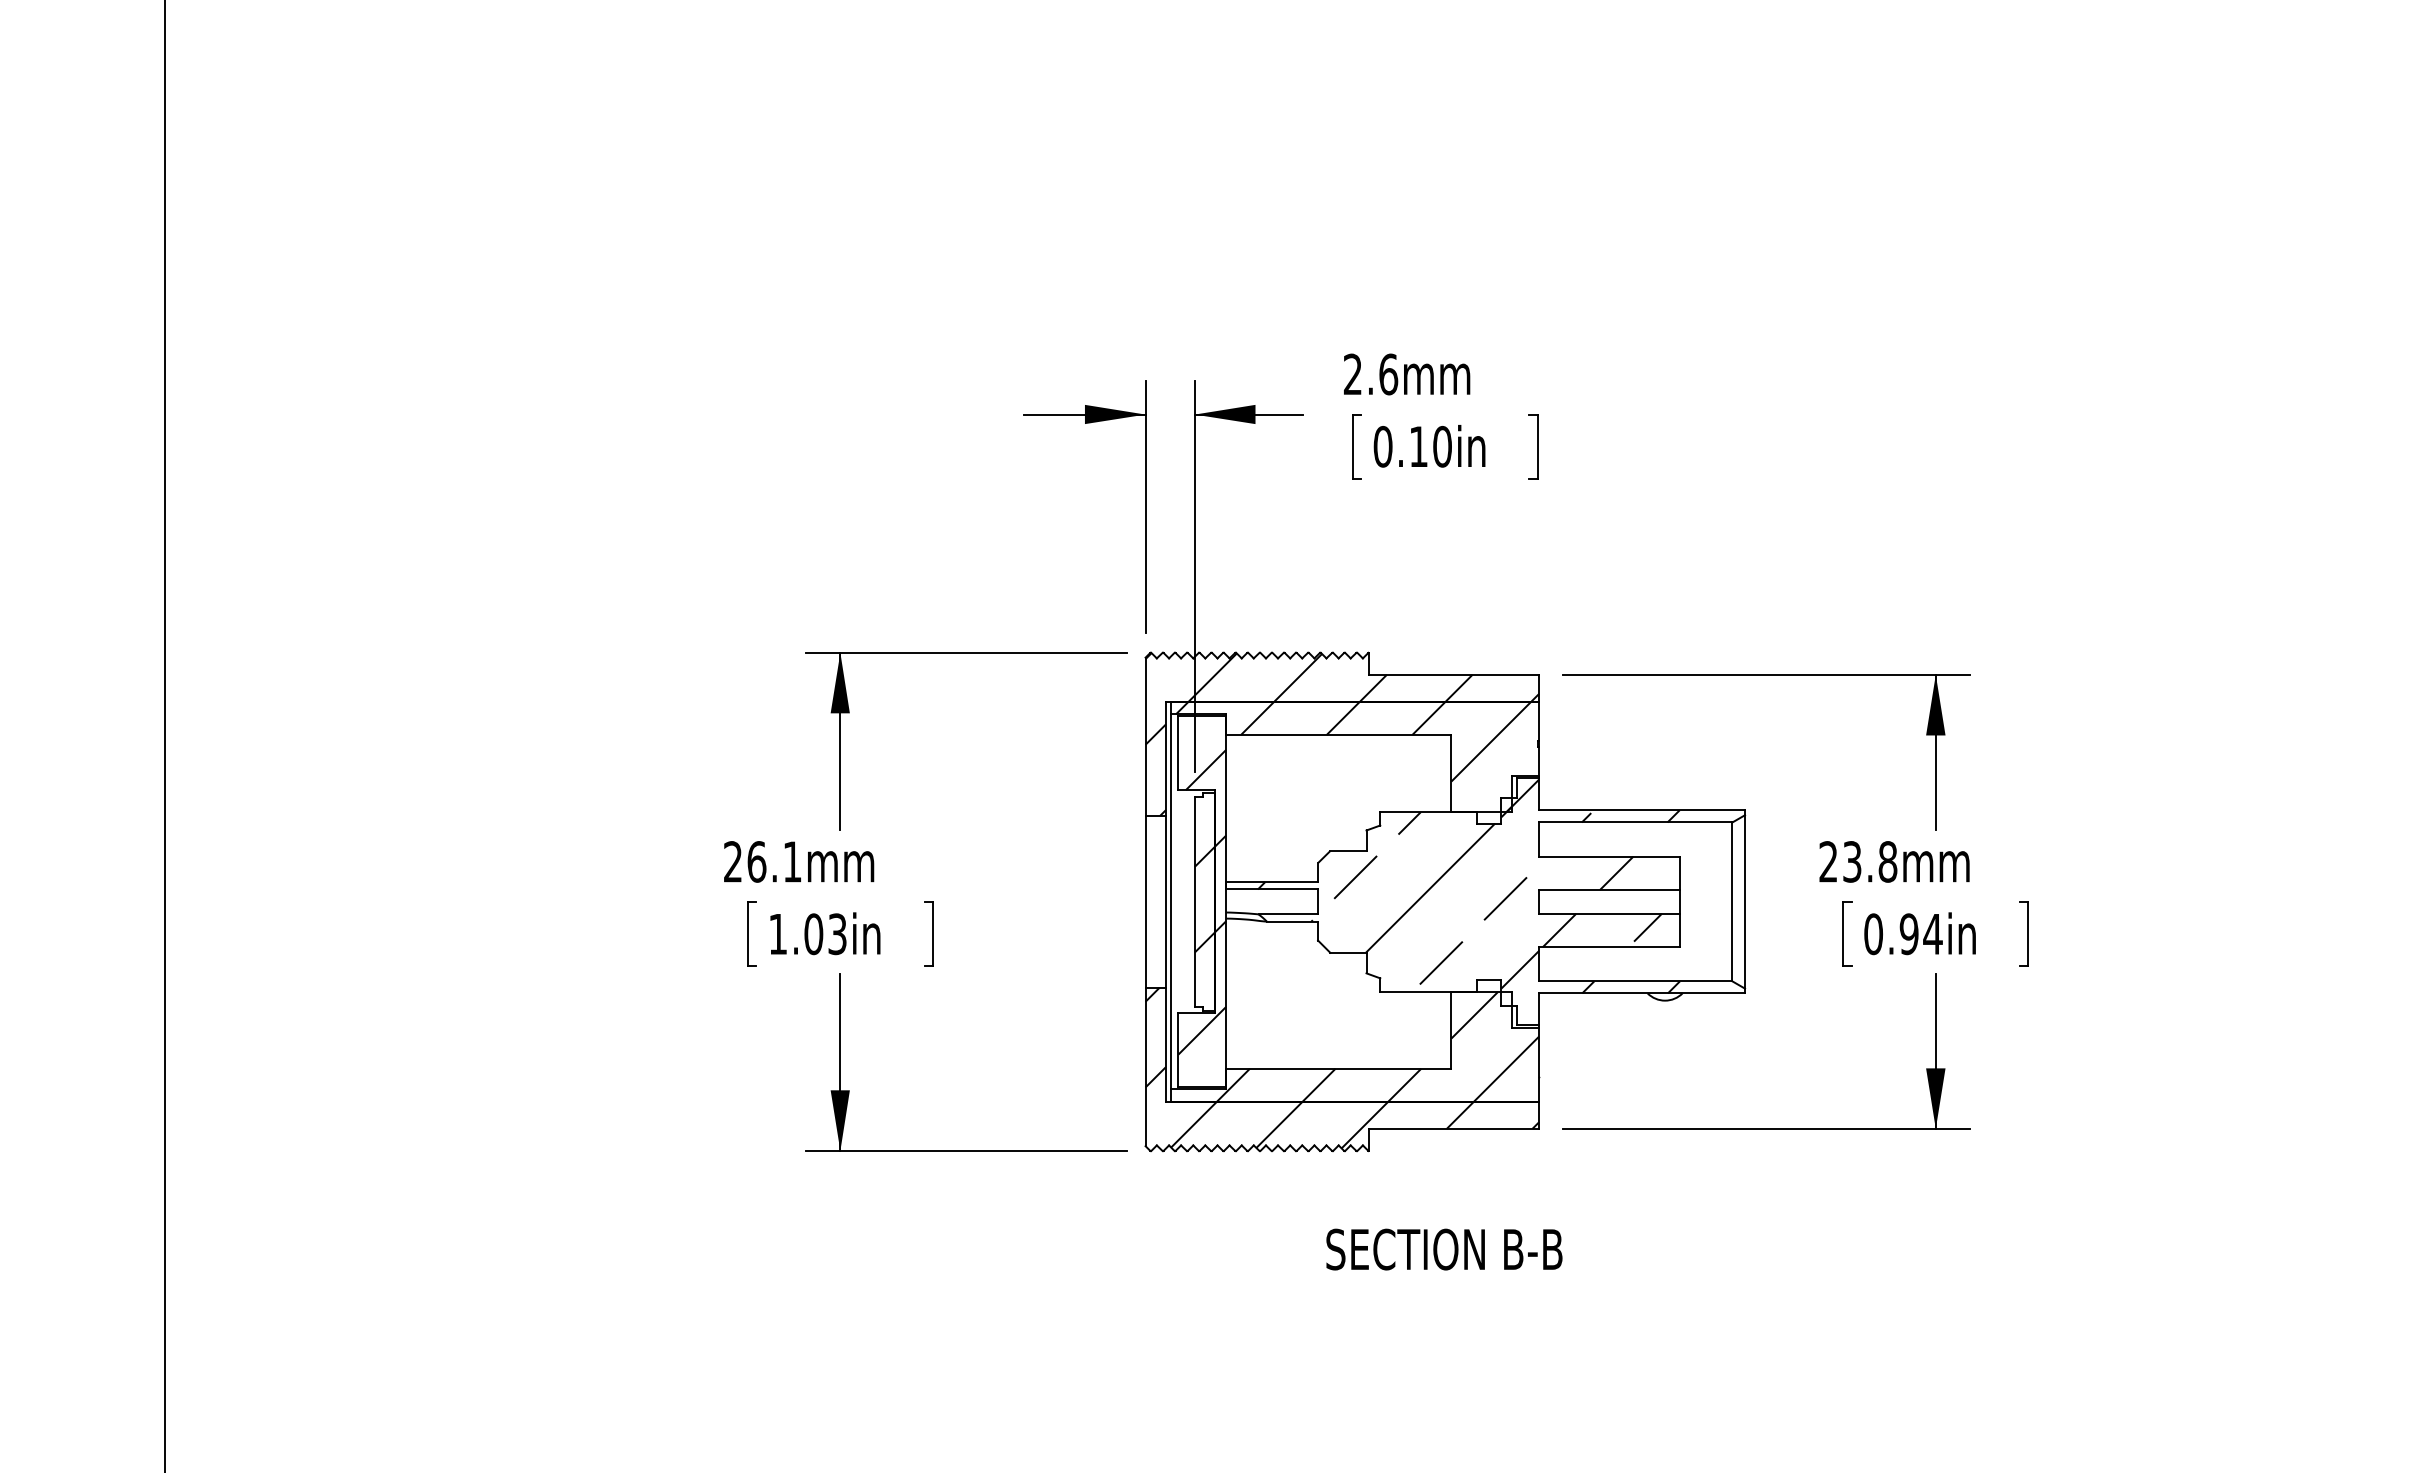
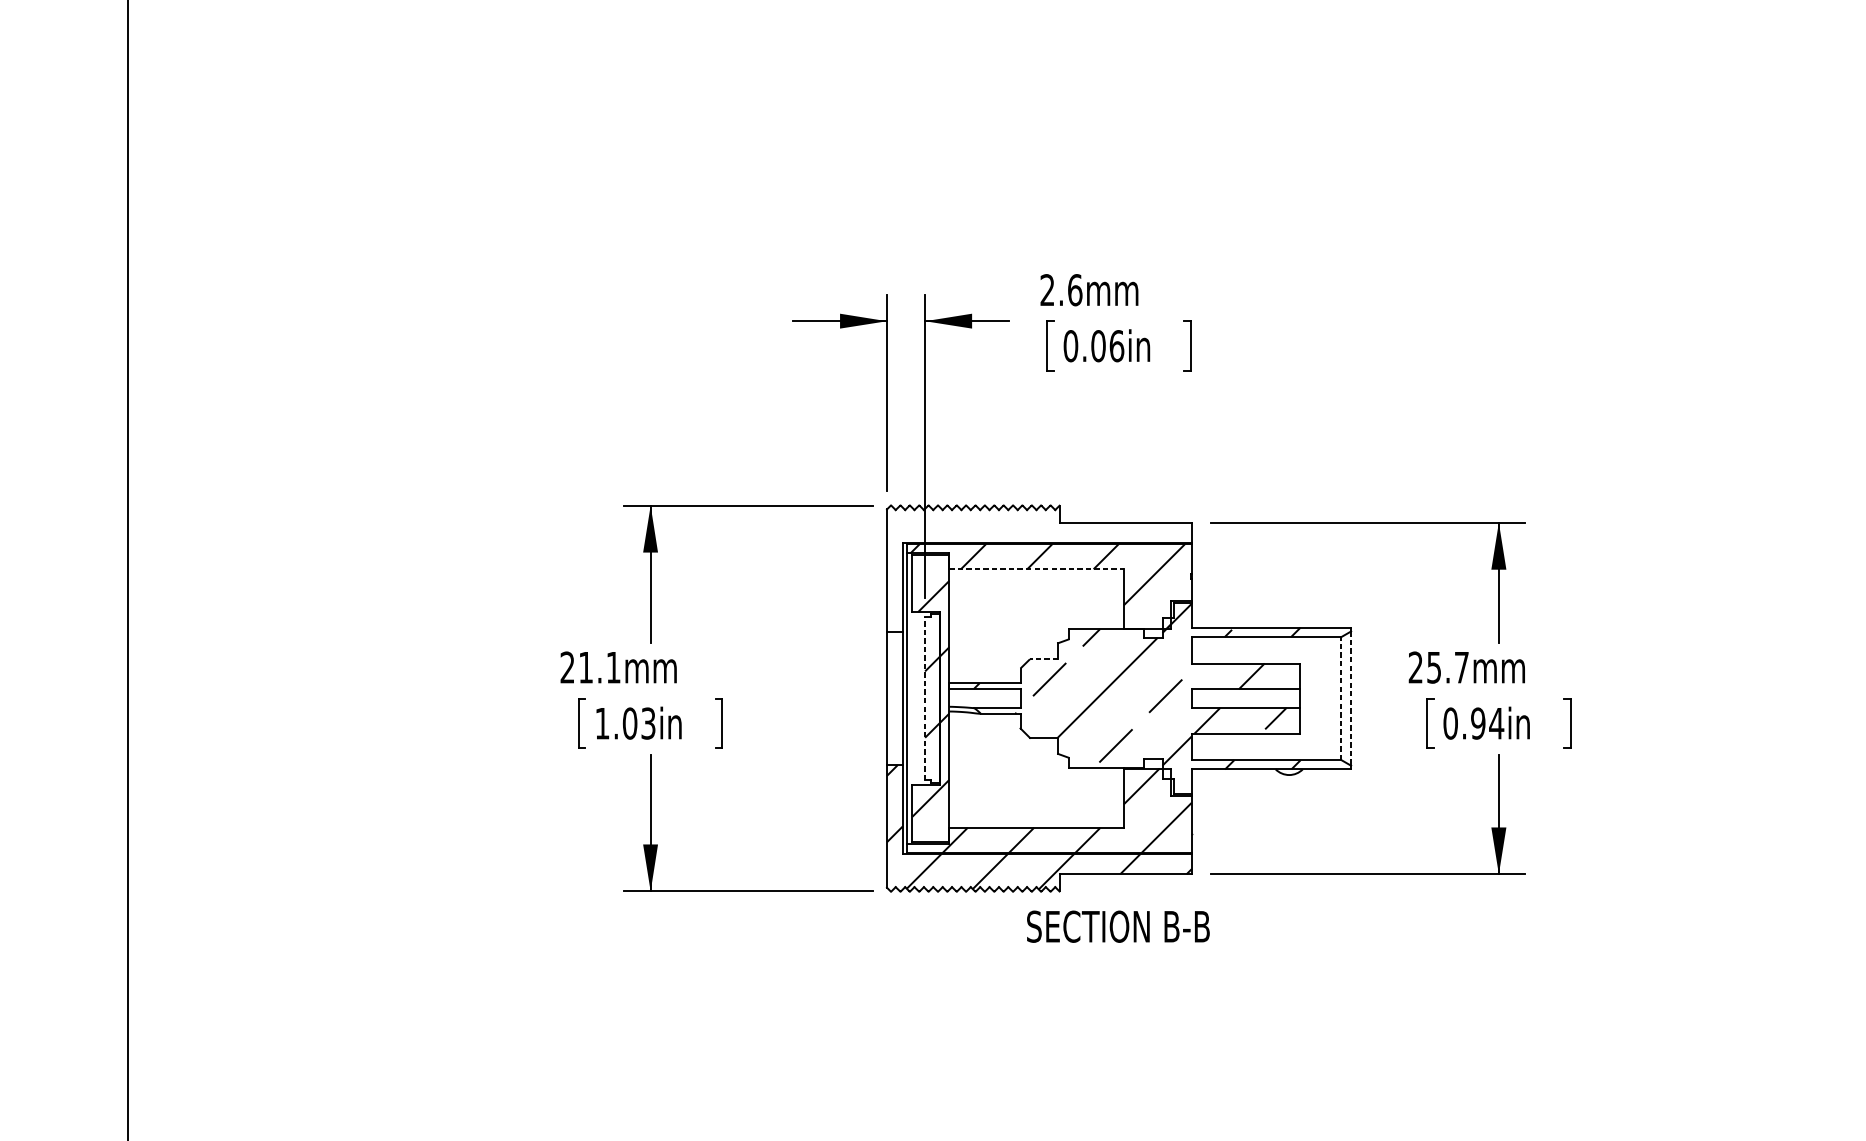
text: (1430, 446) -> (1107, 345), 0.10in -> 0.06in
line: (1338, 734) -> (1036, 568), solid -> dashed
hatch: (1342, 734) -> (1039, 568), removed
line: (1347, 851) -> (1043, 659), solid -> dashed
text: (756, 861) -> (585, 667), 26.1mm -> 21.1mm
text: (1870, 861) -> (1448, 667), 23.8mm -> 25.7mm
line: (1194, 901) -> (924, 698), solid -> dashed
line: (1732, 901) -> (1341, 698), solid -> dashed
line: (1745, 901) -> (1351, 698), solid -> dashed
text: (1444, 1249) -> (1118, 926), moved

